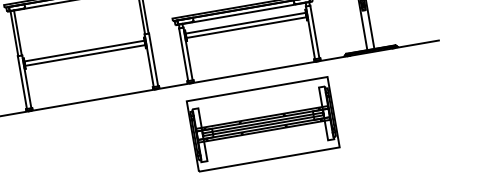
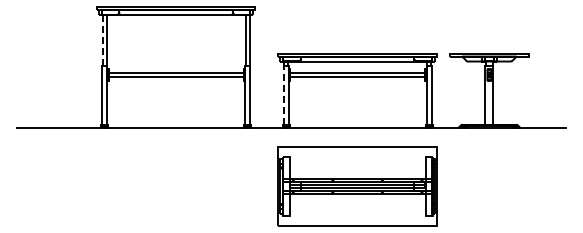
line: (14, 33) -> (102, 40), solid -> dashed
line: (183, 55) -> (283, 95), solid -> dashed

